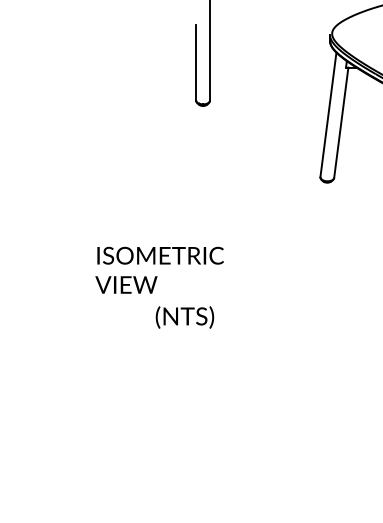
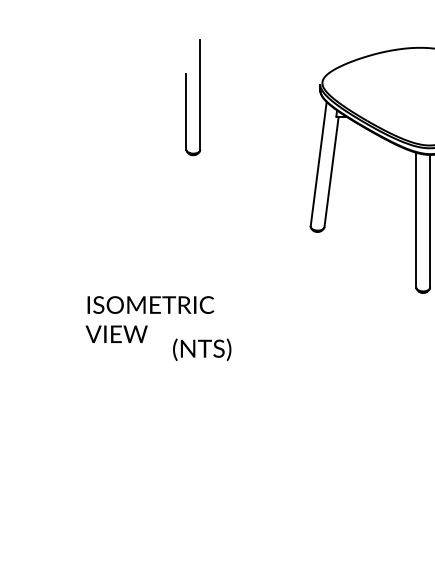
text: (185, 317) -> (202, 349), moved

